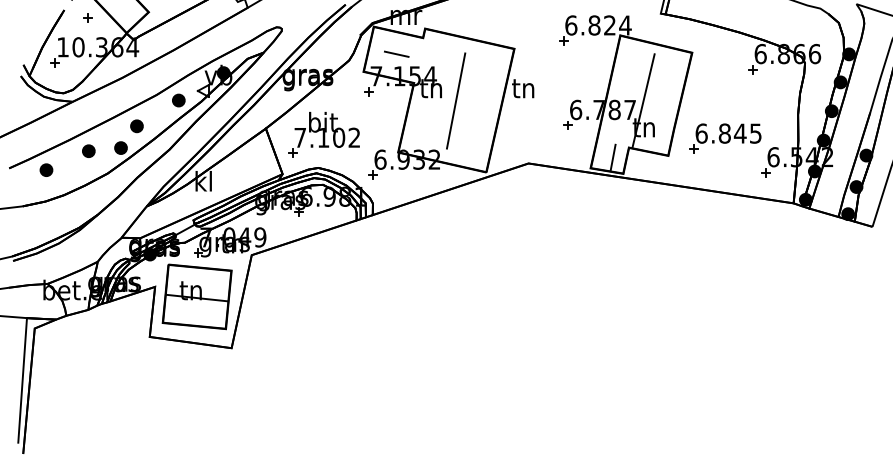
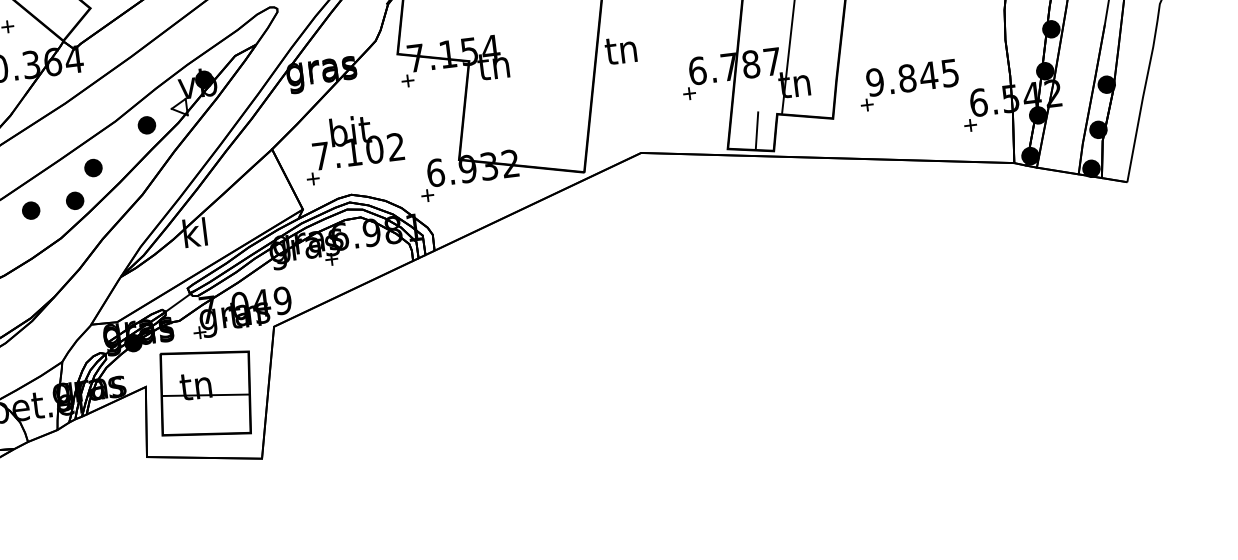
line: (396, 53) -> (439, 23), removed
line: (455, 100) -> (529, 78), removed
text: (701, 133) -> (875, 82), 6.845 -> 9.845

